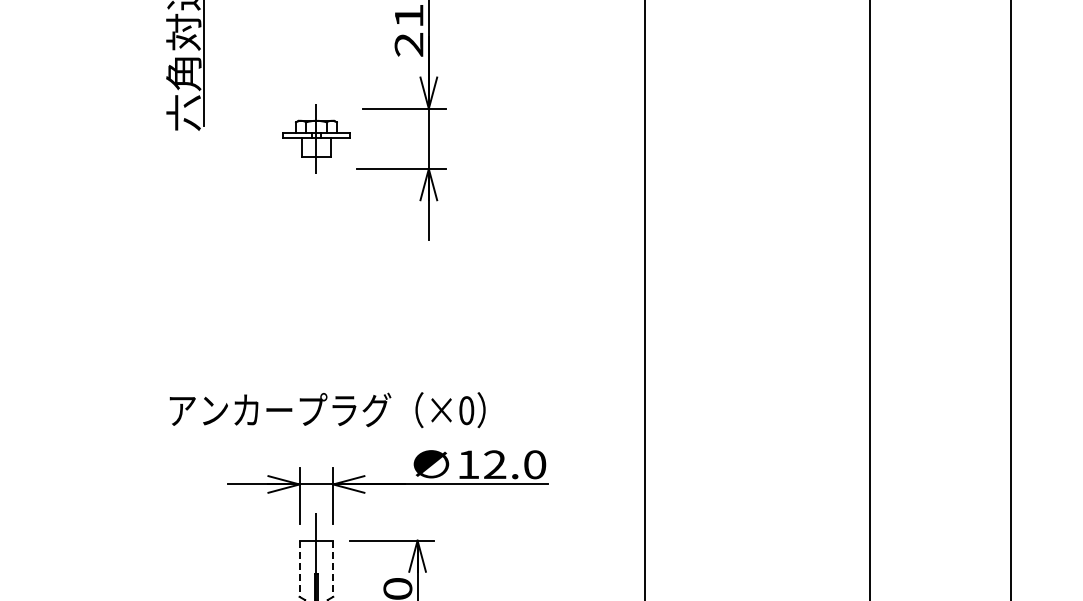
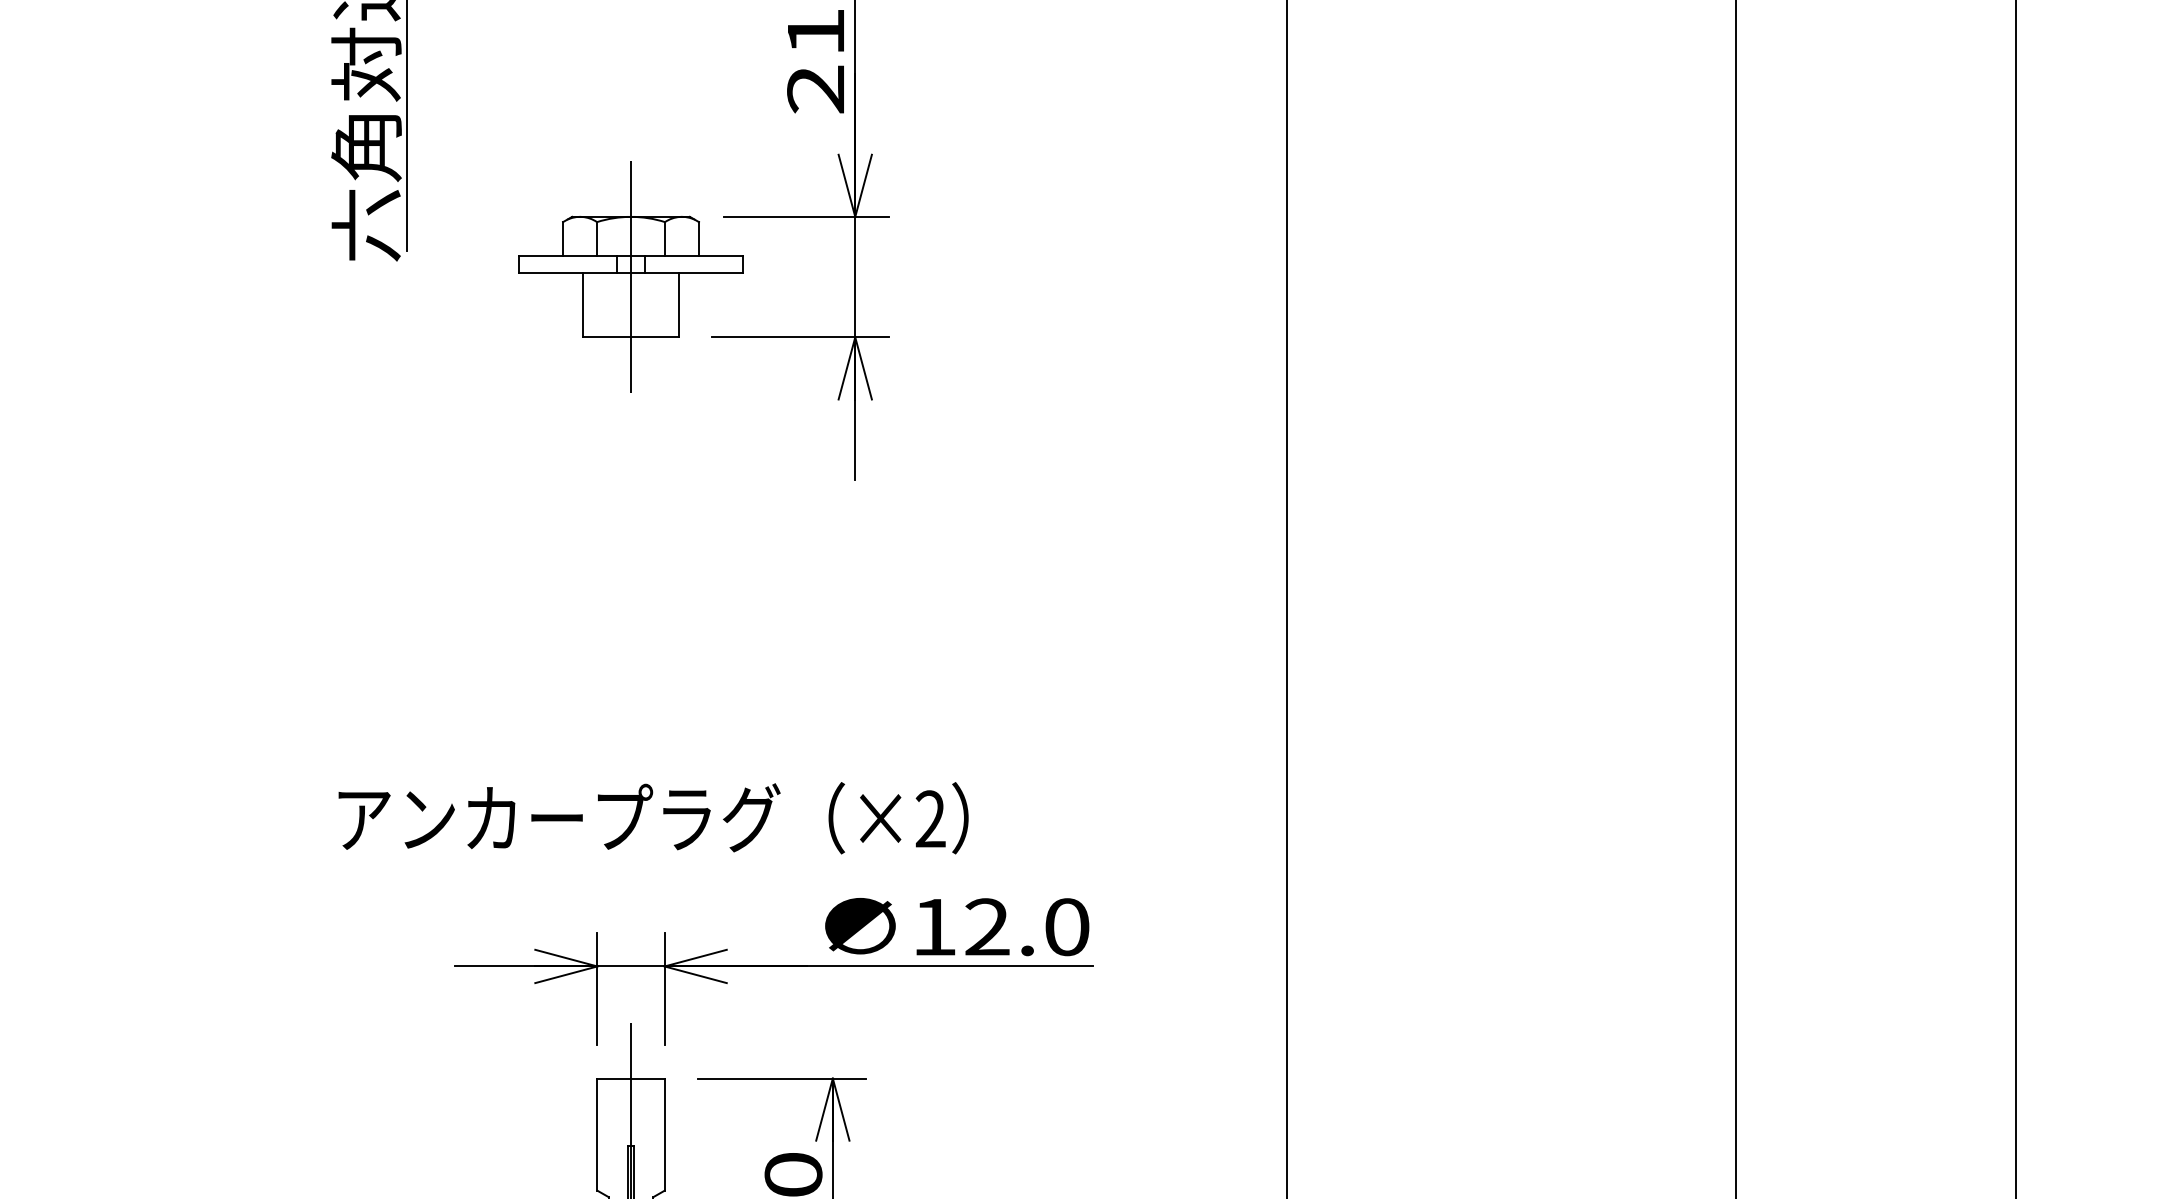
part: (316, 138) -> (631, 276), size x1.67
text: (466, 410) -> (930, 818), ×0 -> ×2
line: (299, 569) -> (597, 1136), dashed -> solid
line: (333, 569) -> (665, 1136), dashed -> solid

